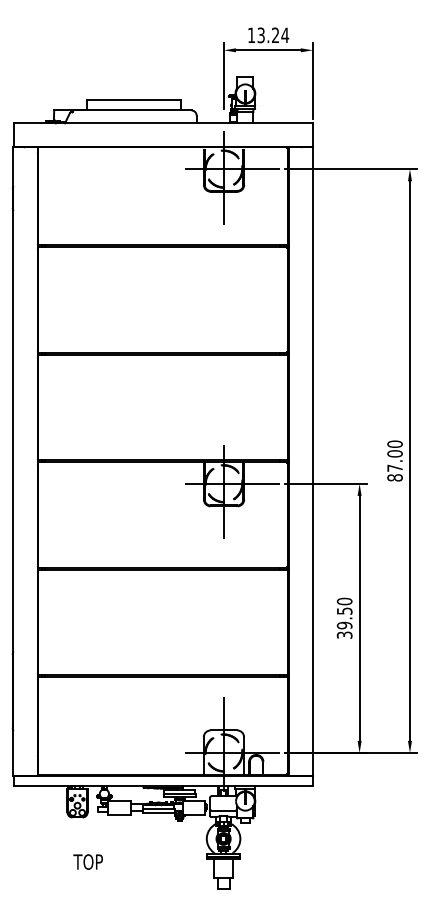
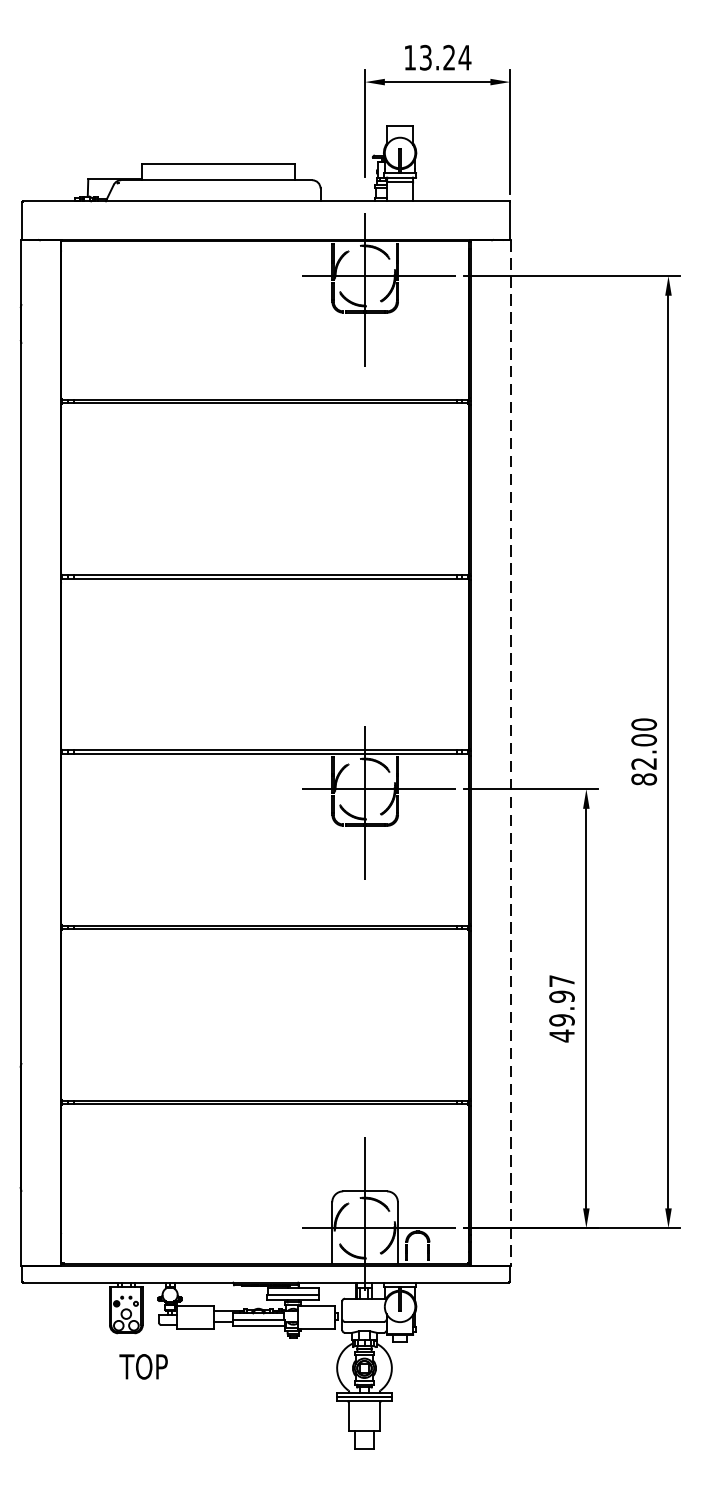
line: (313, 462) -> (511, 754), solid -> dashed
text: (394, 467) -> (643, 762), 87.00 -> 82.00
text: (344, 618) -> (561, 1008), 39.50 -> 49.97
text: (87, 861) -> (142, 1365), moved

